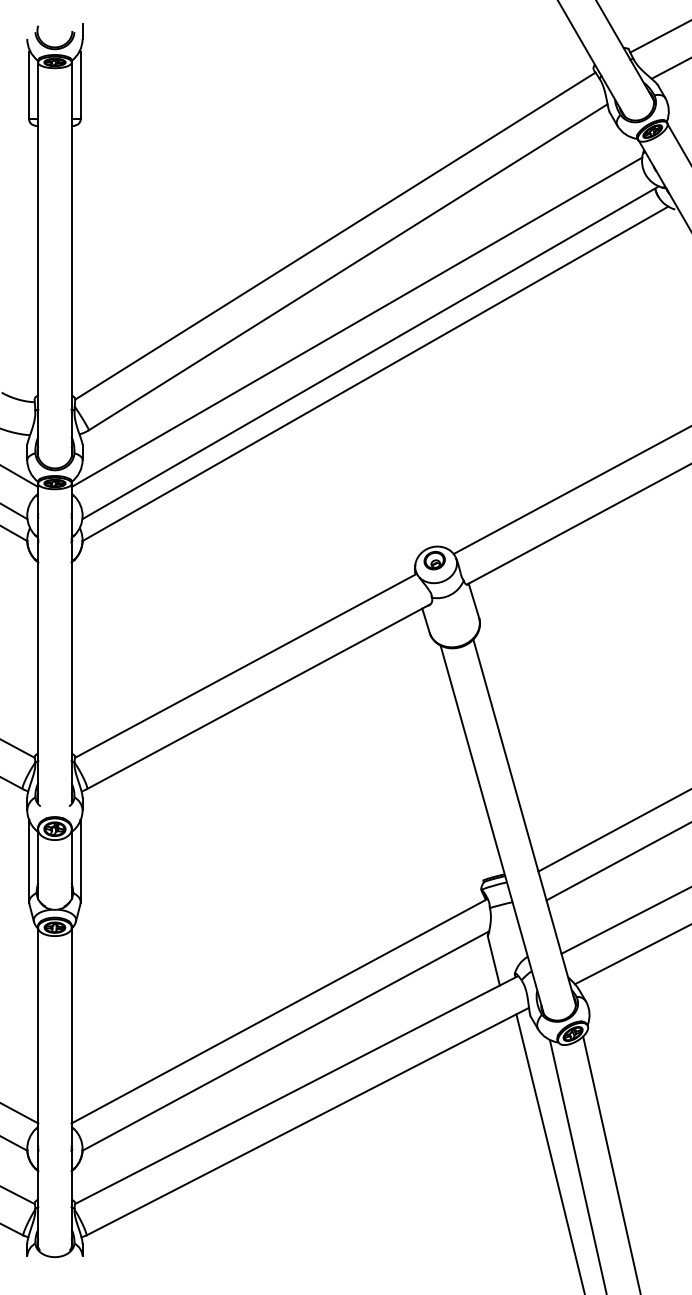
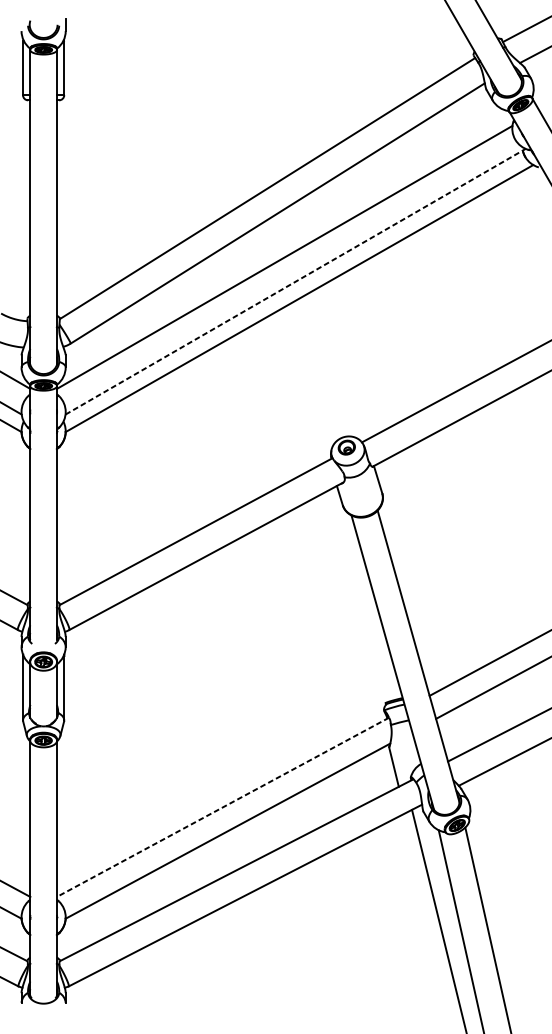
line: (370, 352) -> (295, 281), solid -> dashed
line: (279, 1011) -> (222, 807), solid -> dashed

